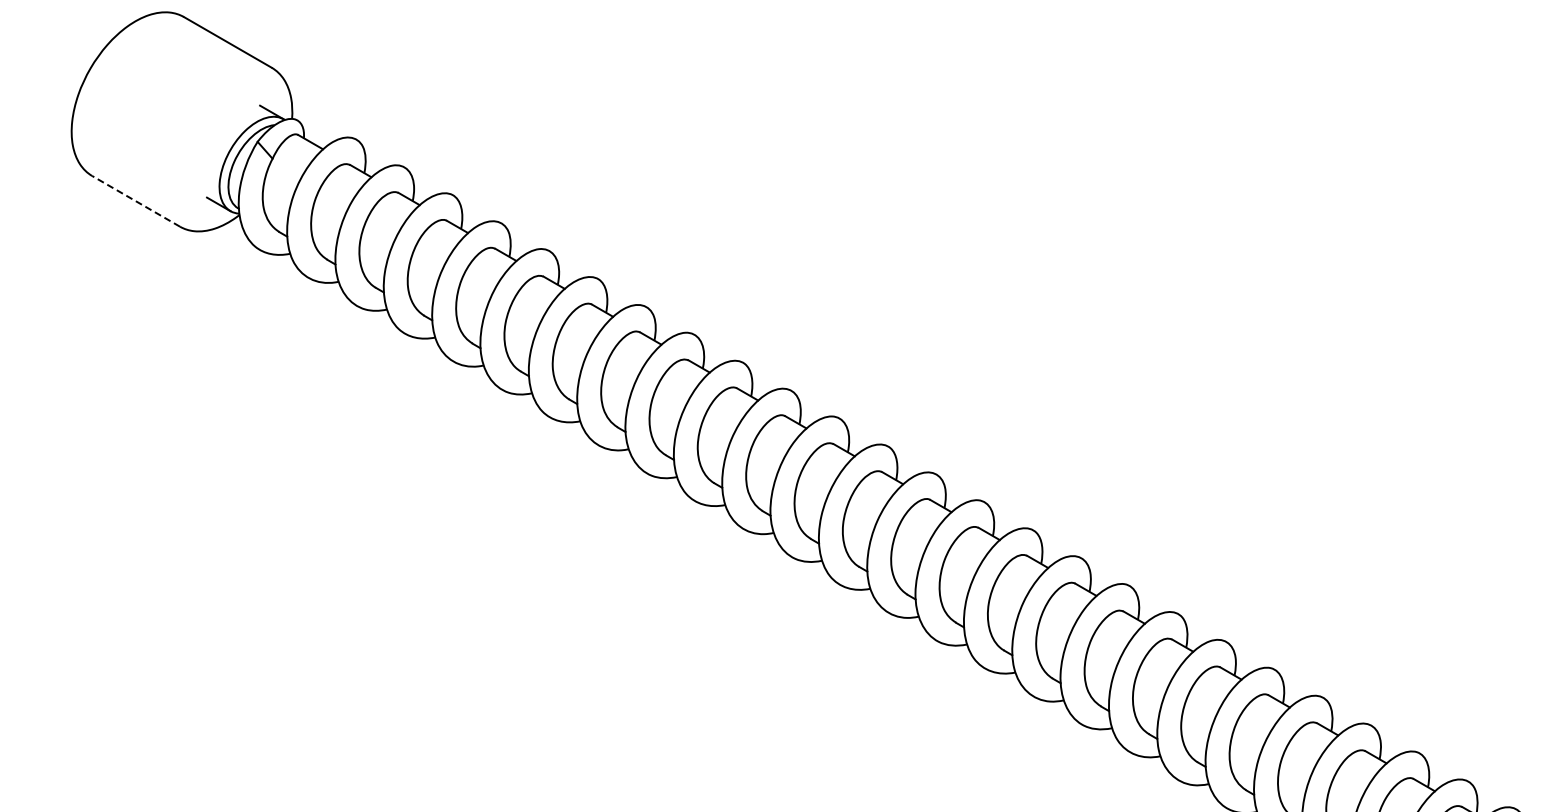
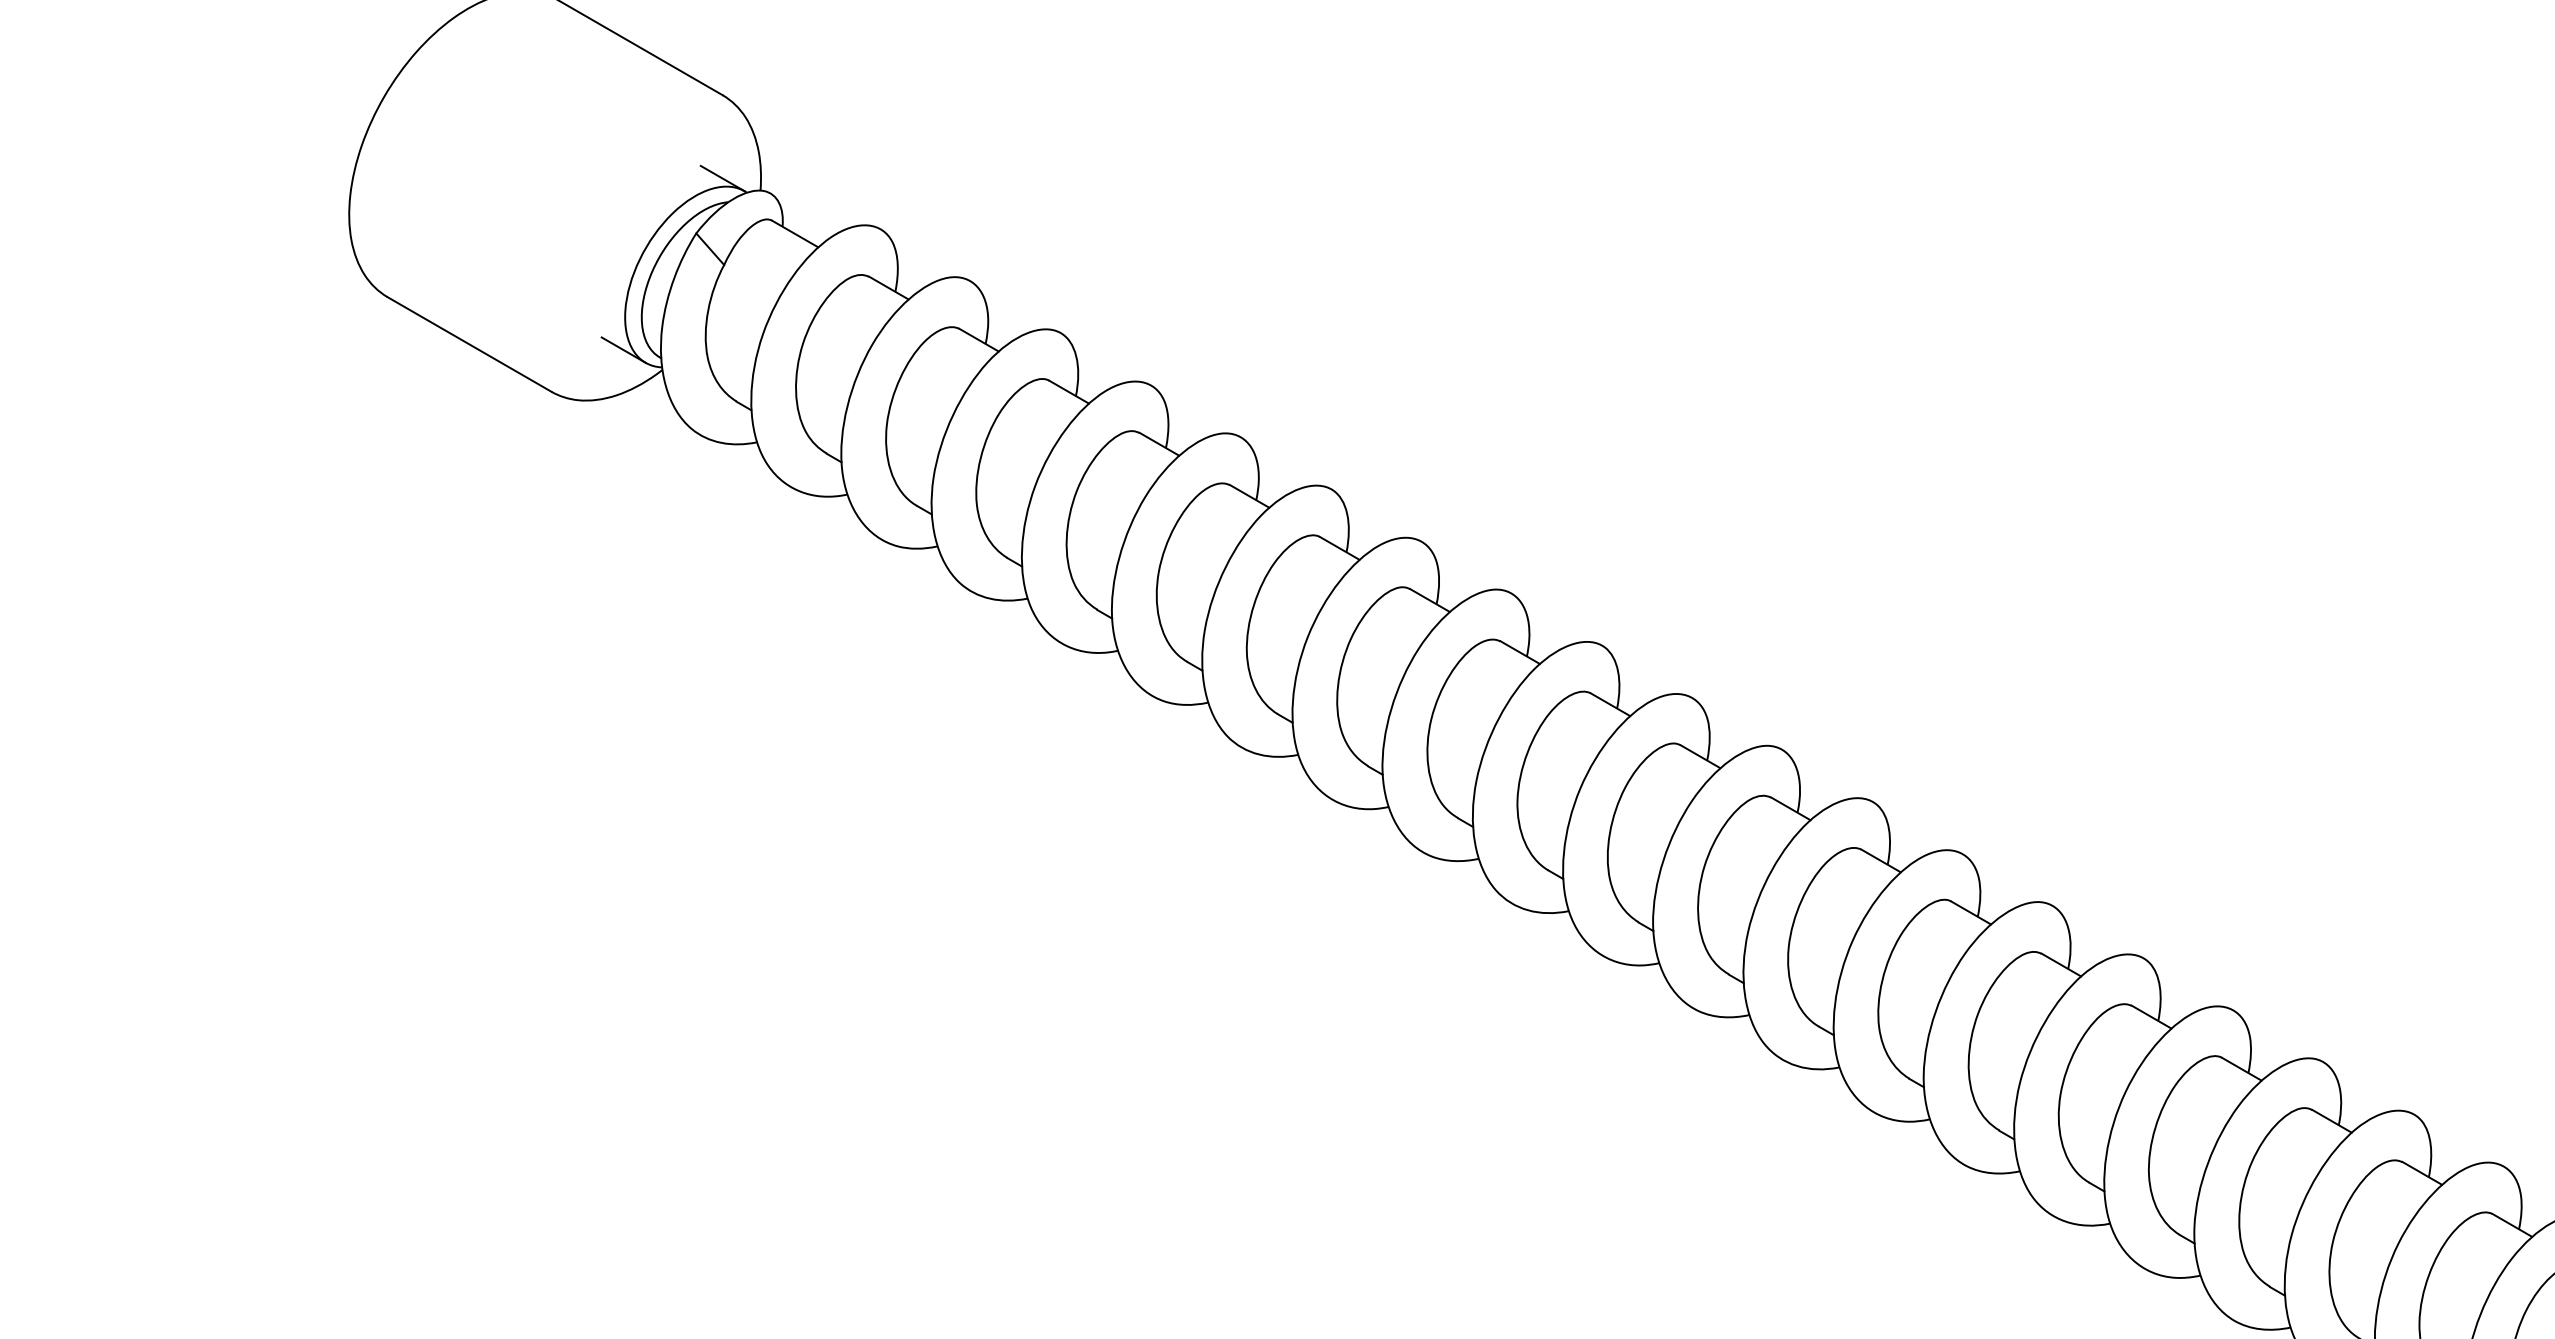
line: (136, 201) -> (470, 344), dashed -> solid

